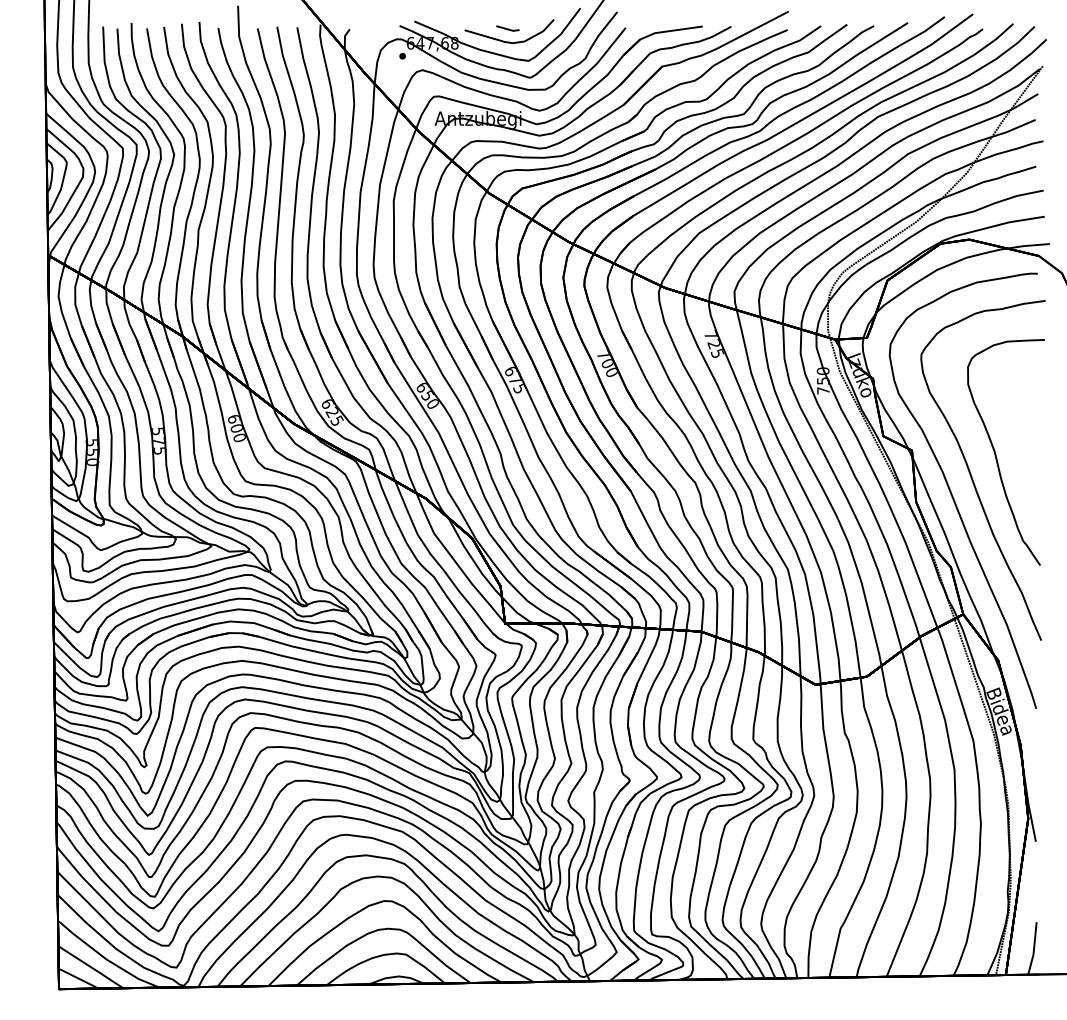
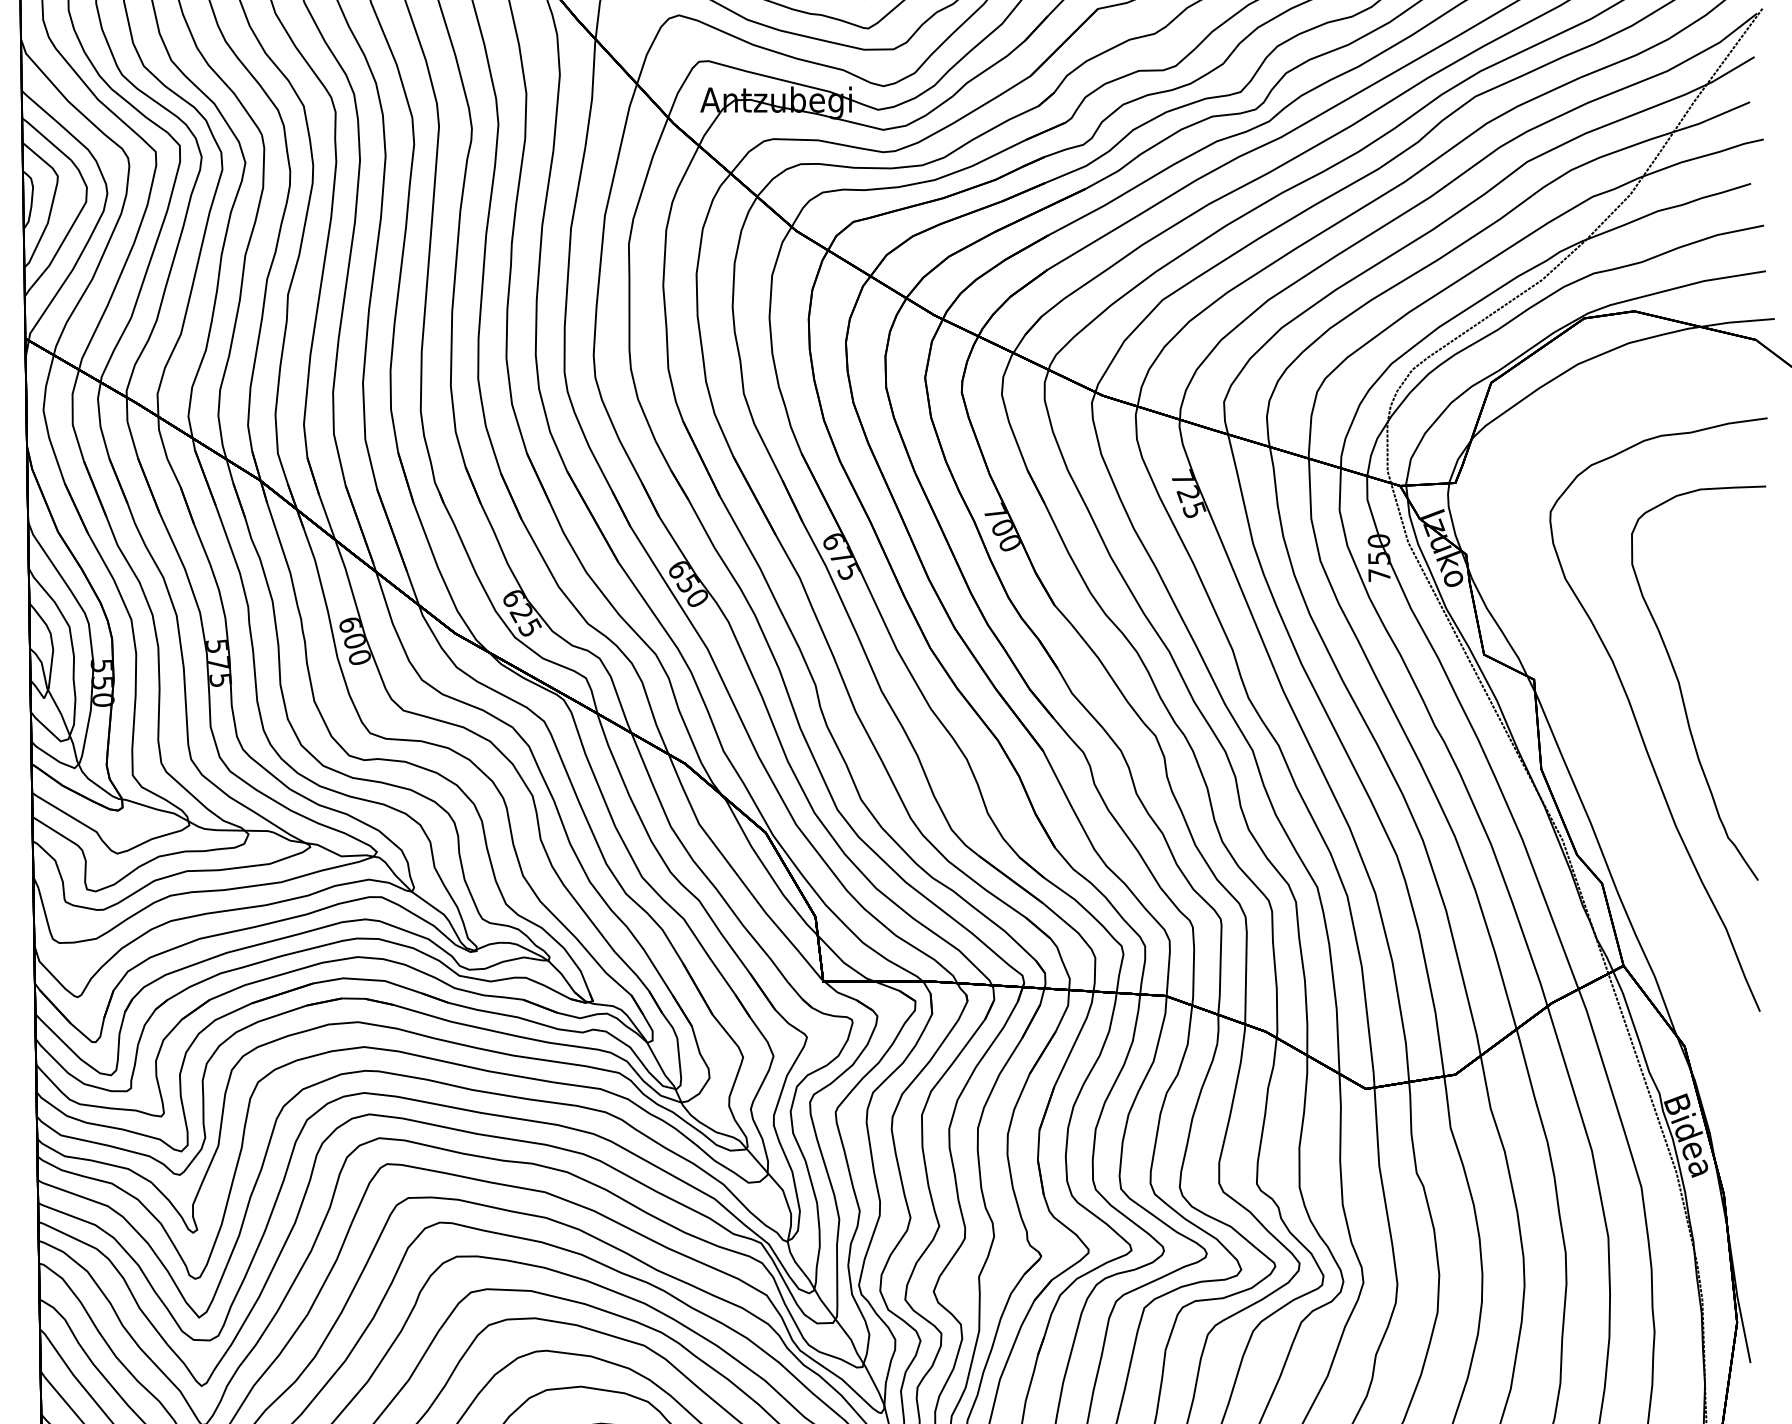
curve: (952, 493) -> (1604, 754), removed

